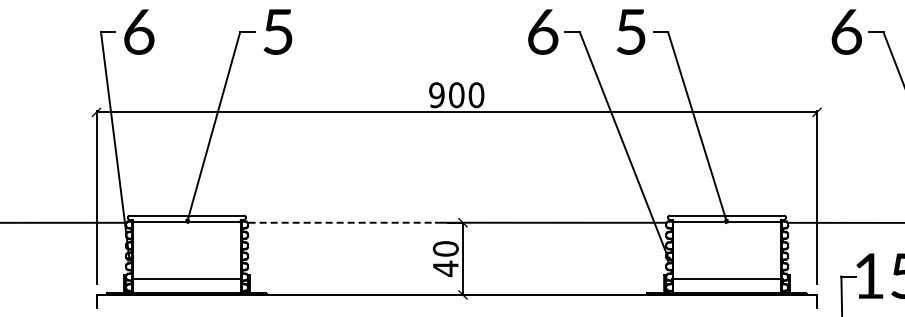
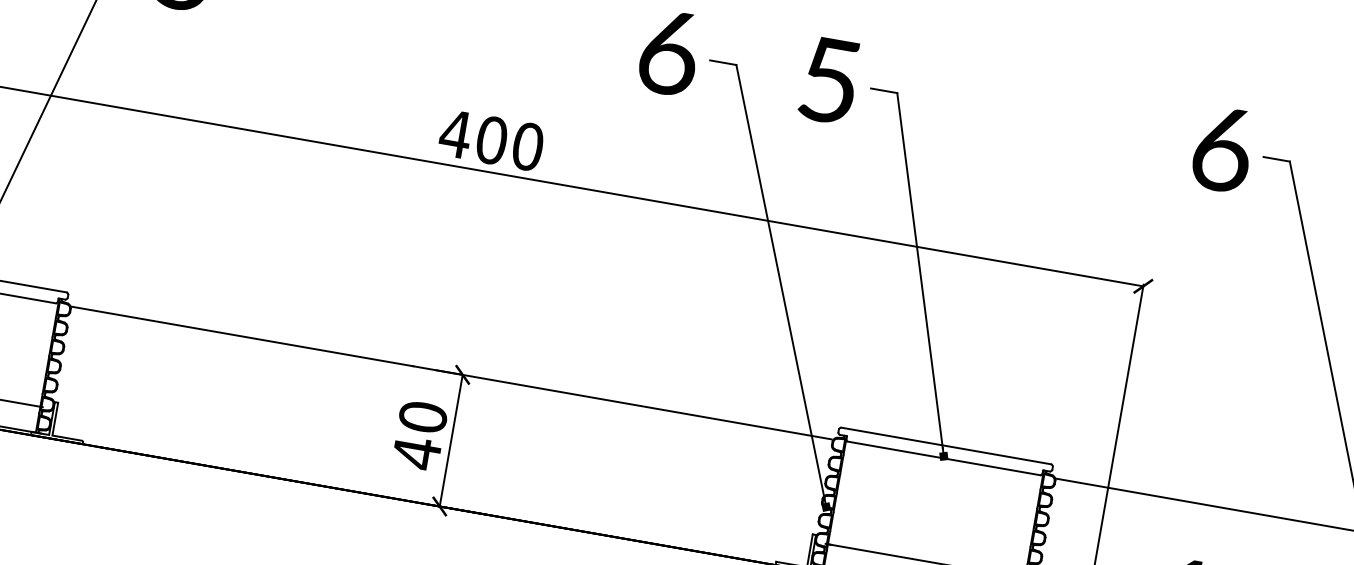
text: (436, 95) -> (454, 134), 900 -> 400
line: (342, 222) -> (243, 336), dashed -> solid

